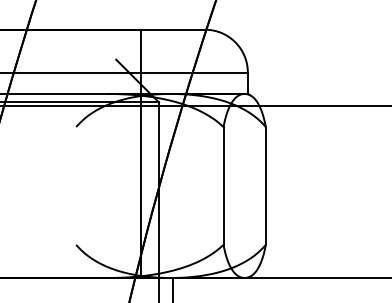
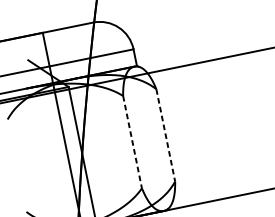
line: (223, 185) -> (132, 141), solid -> dashed
line: (265, 185) -> (165, 135), solid -> dashed

